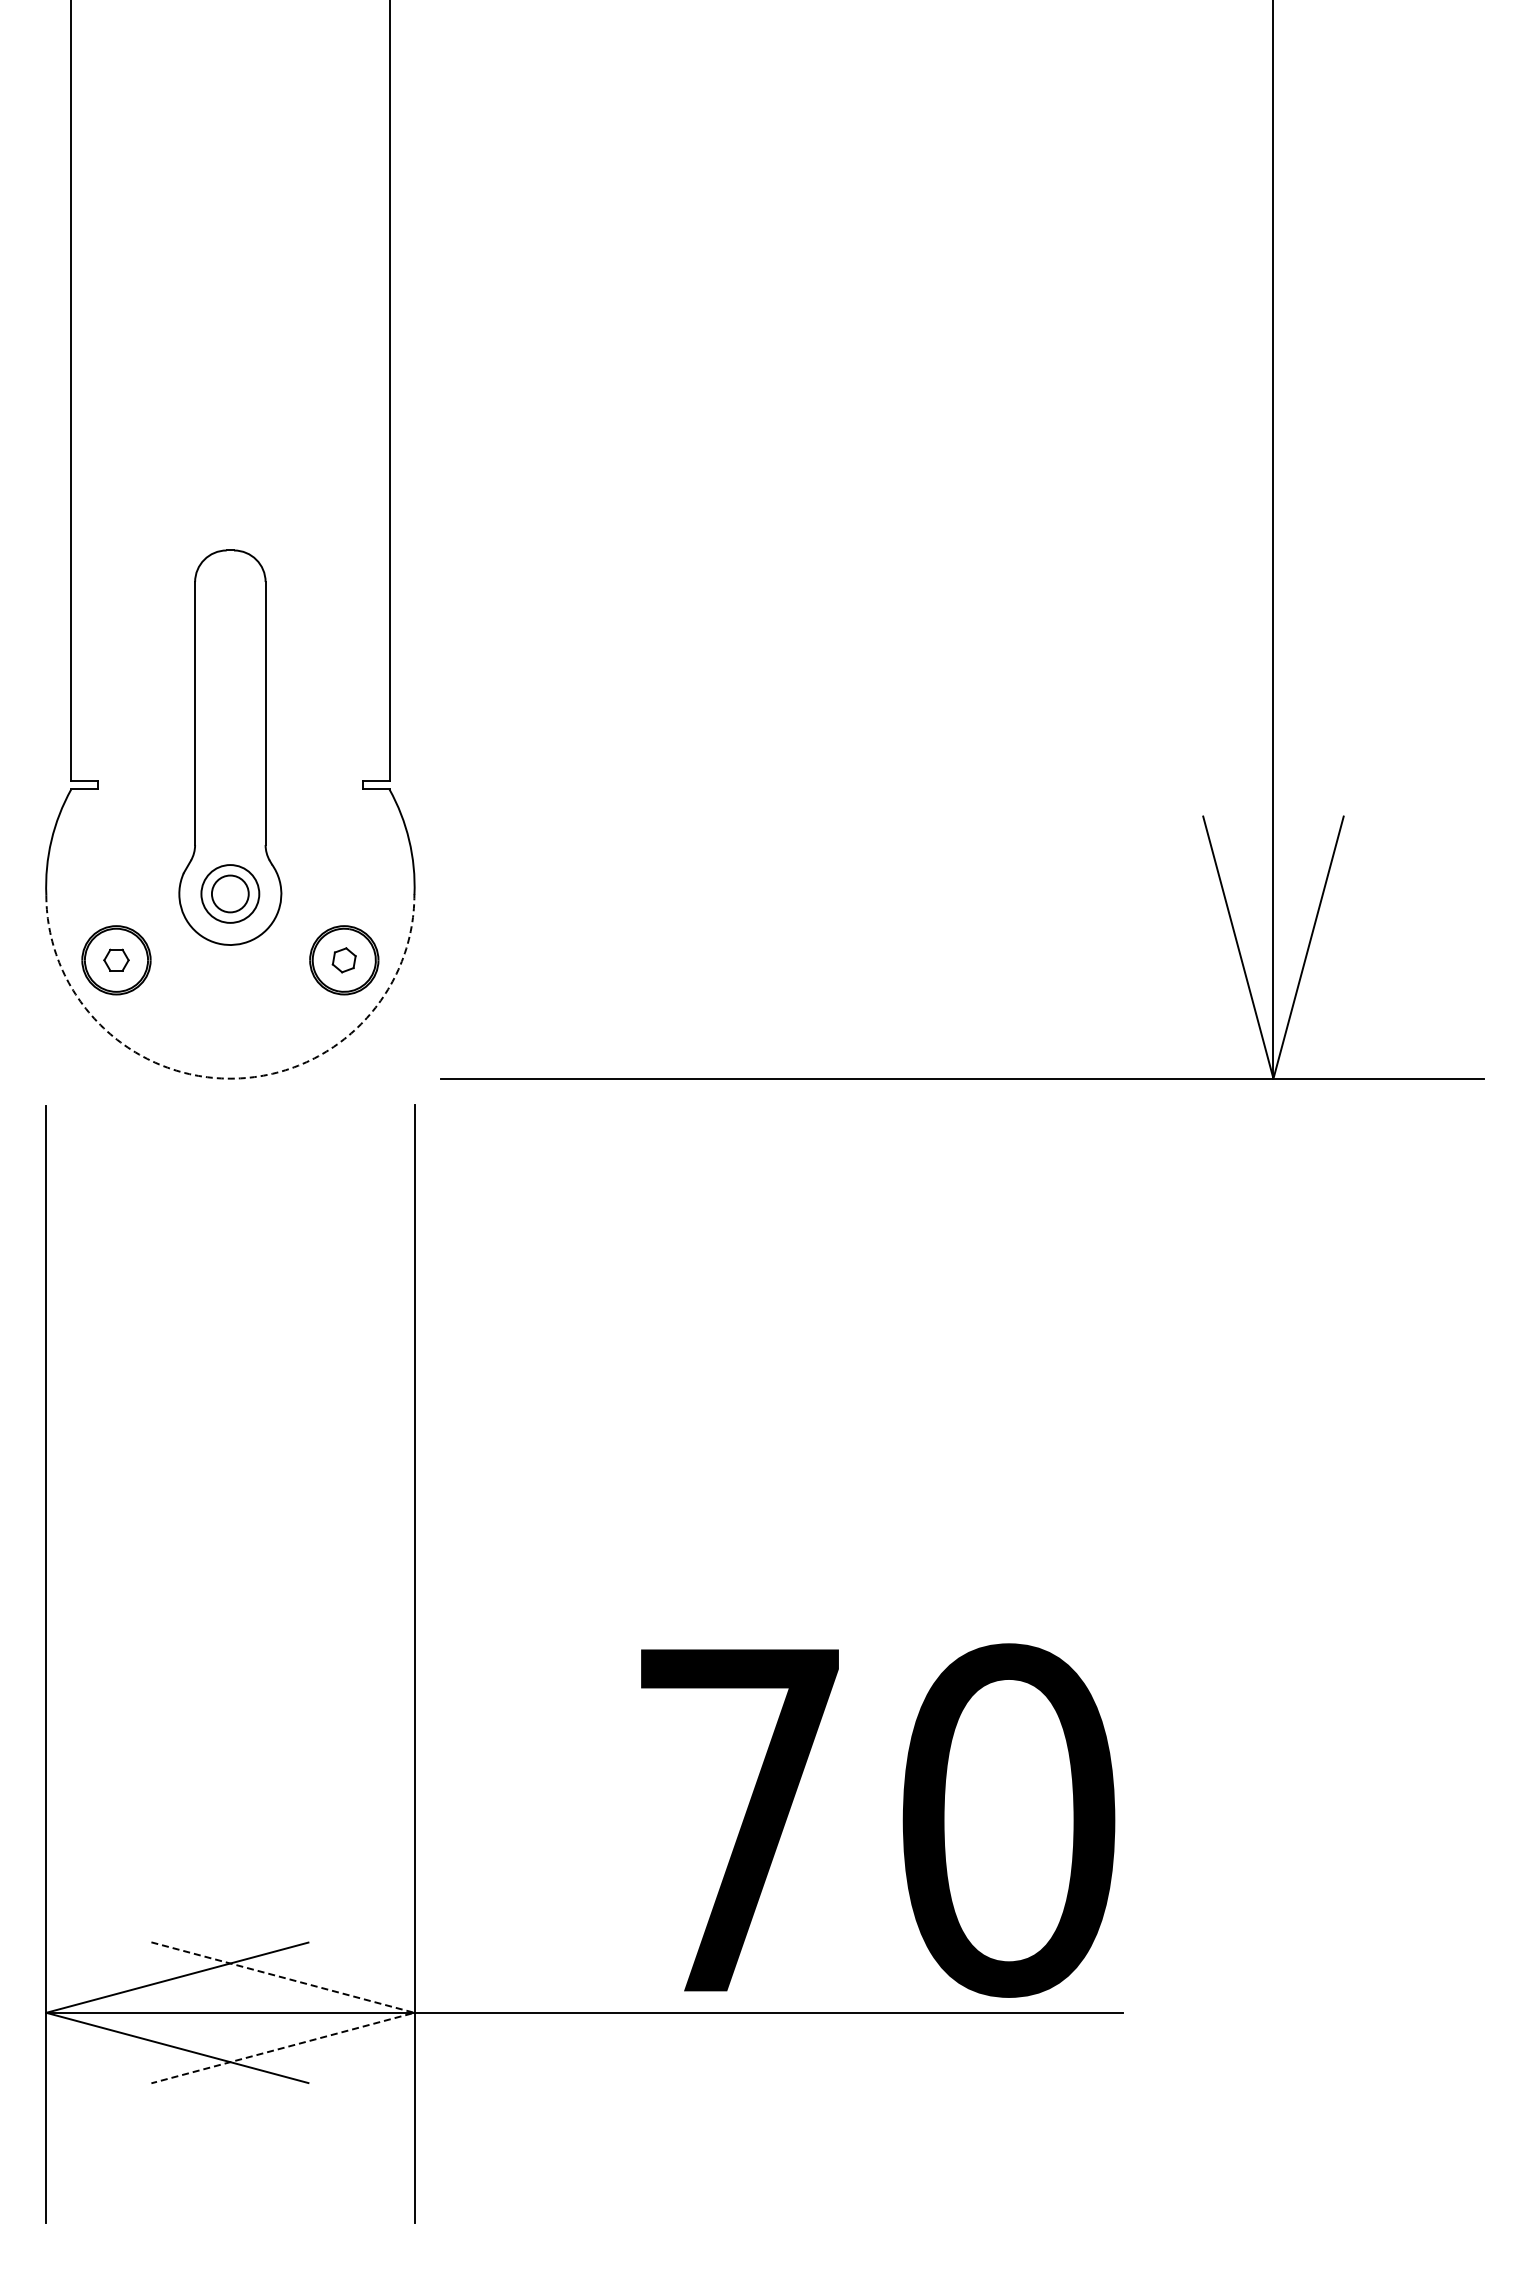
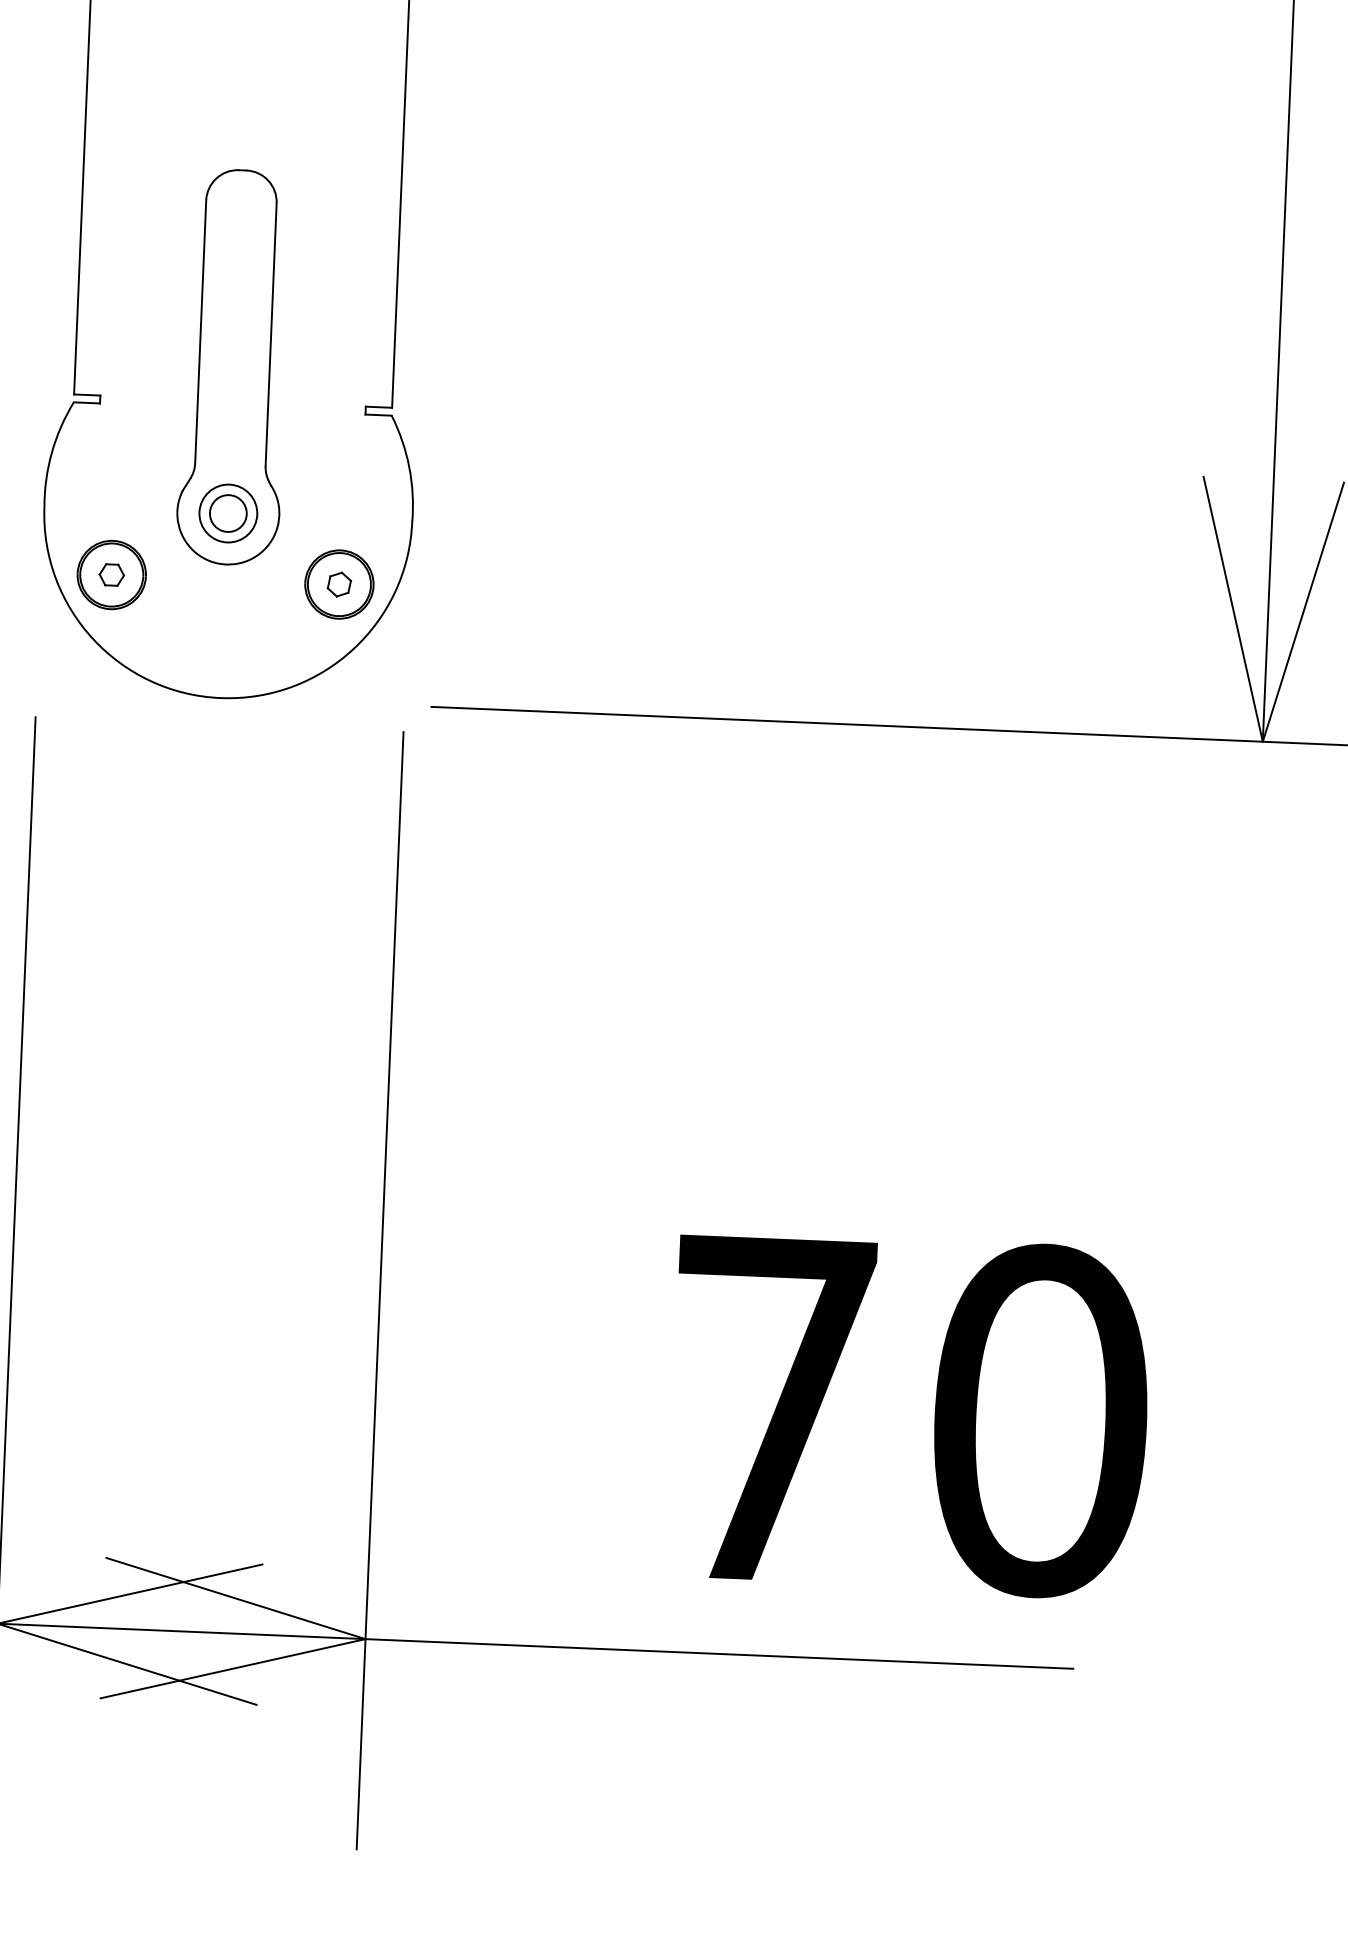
arc: (230, 1078) -> (220, 697), dashed -> solid
text: (878, 1820) -> (910, 1415), moved
line: (414, 2012) -> (365, 1638), dashed -> solid

